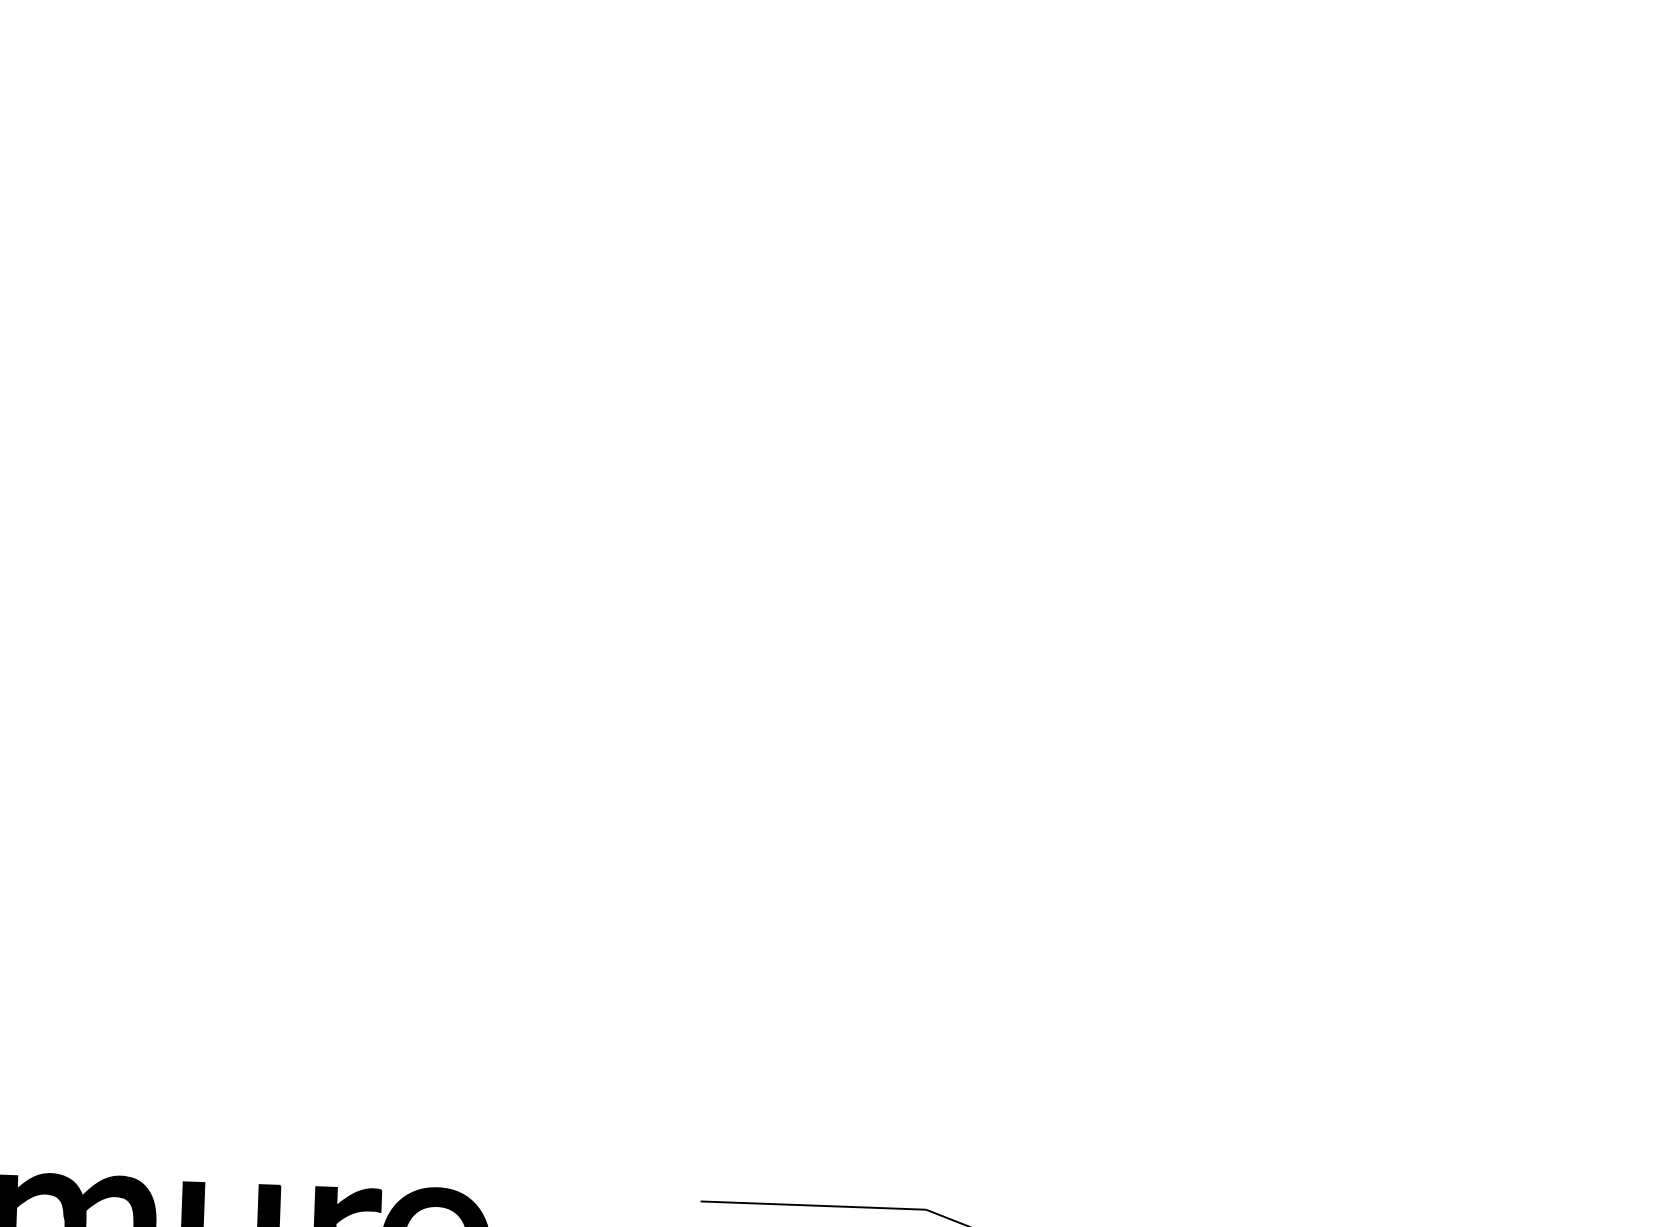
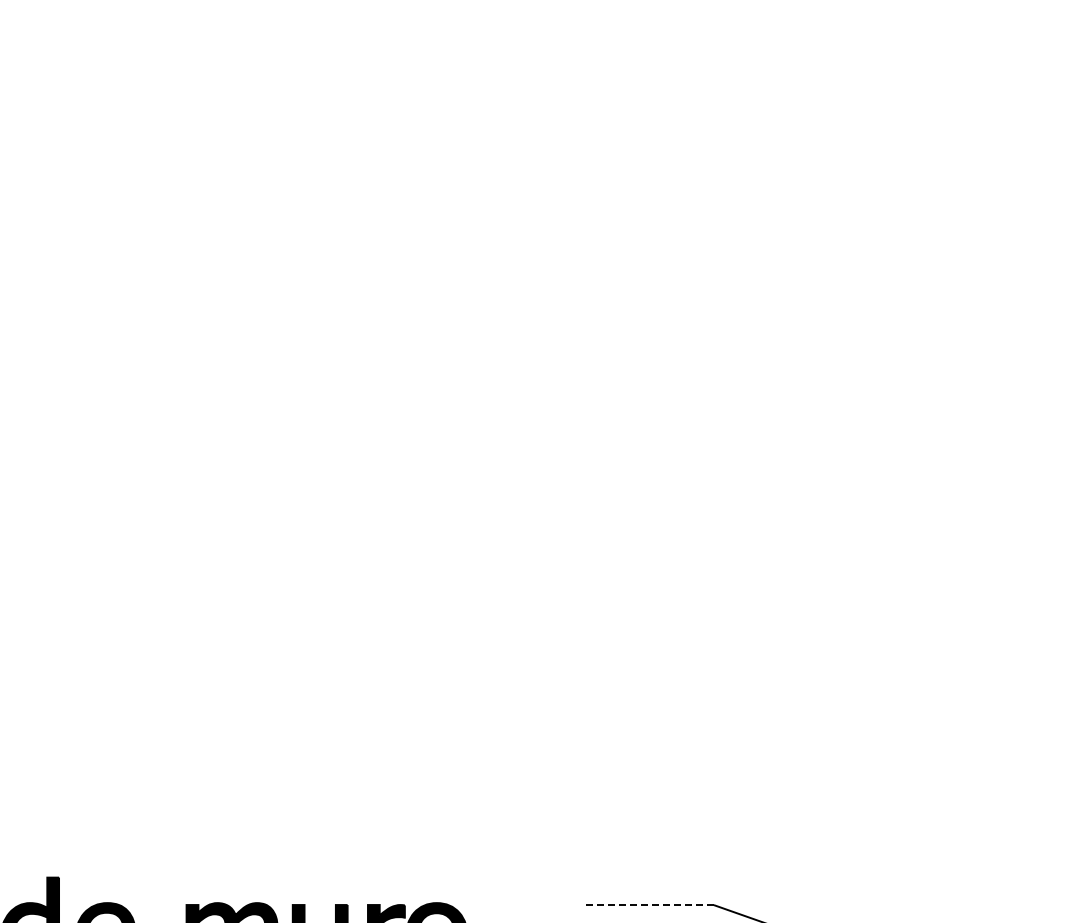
line: (812, 1206) -> (649, 905), solid -> dashed

